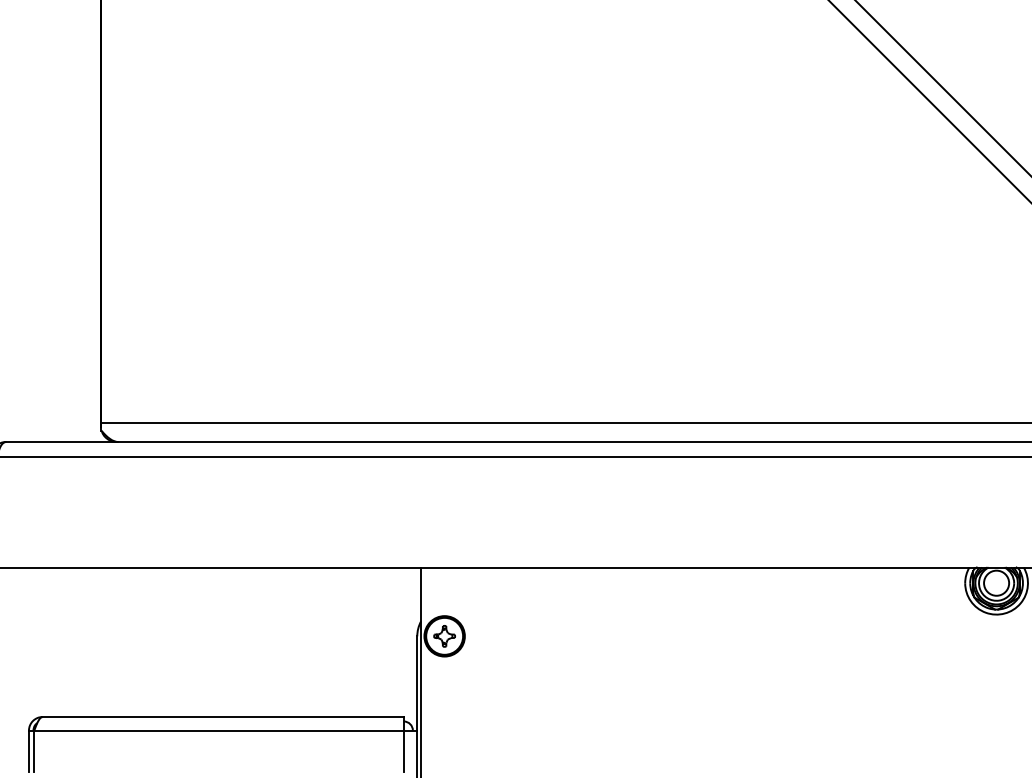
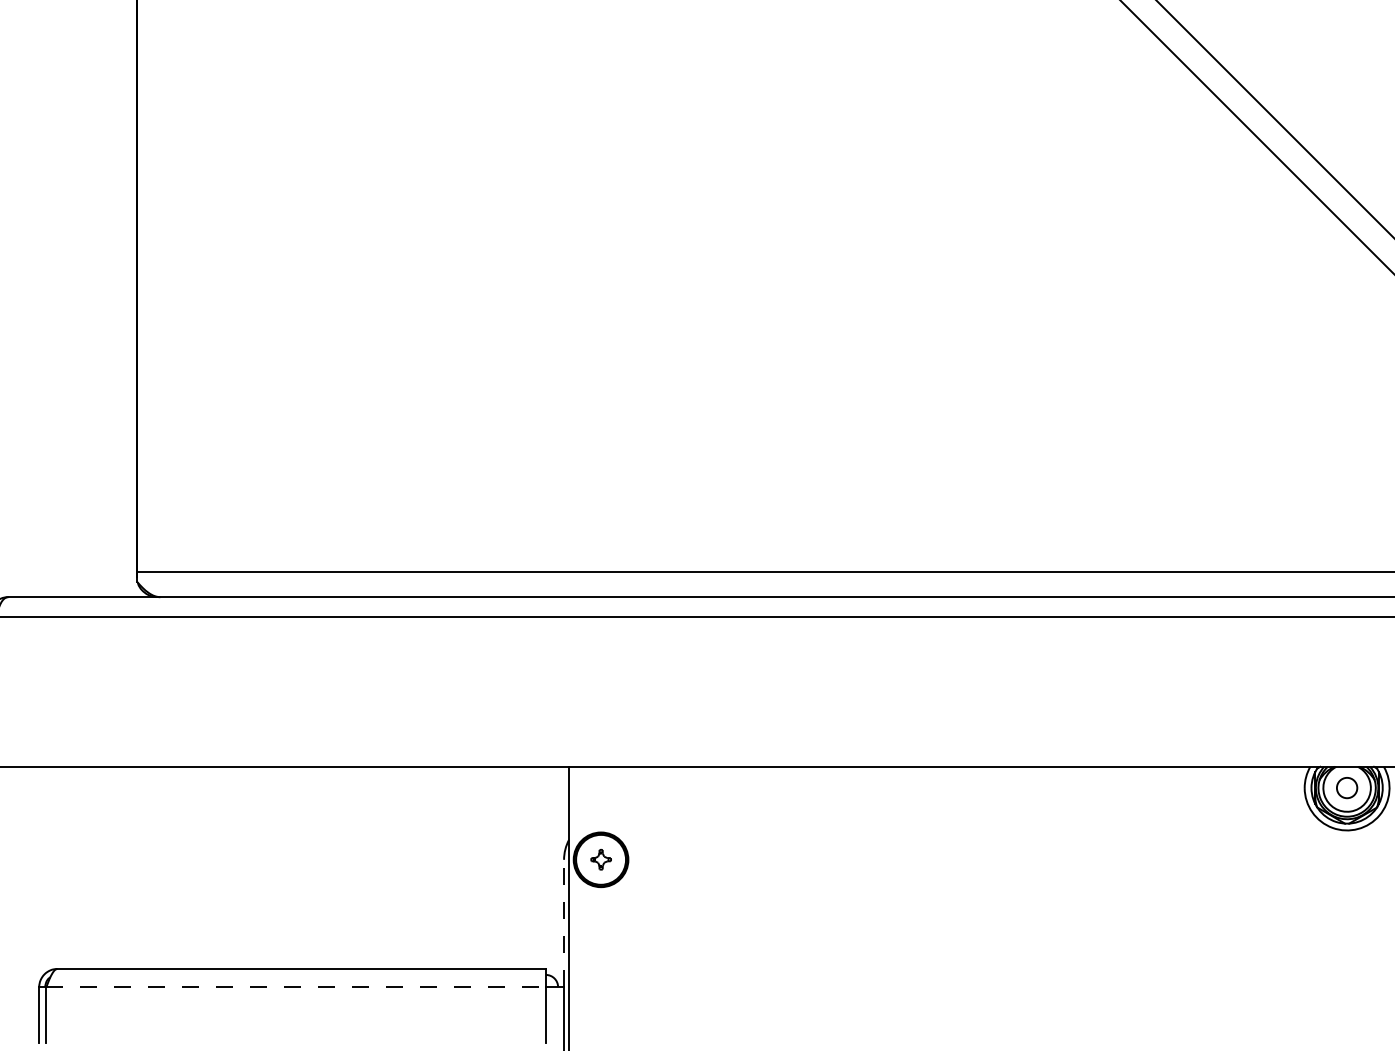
circle: (996, 583) -> (1347, 788), size x0.6
part: (444, 636) -> (601, 859), size x0.7
line: (417, 683) -> (564, 923), solid -> dashed
line: (219, 730) -> (296, 987), solid -> dashed

